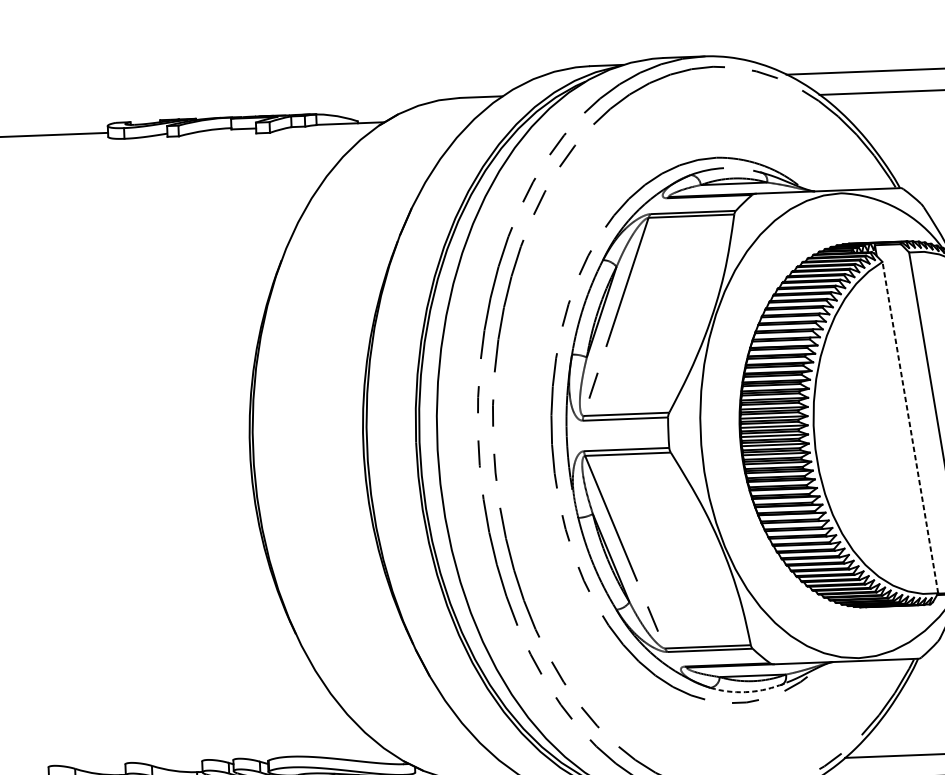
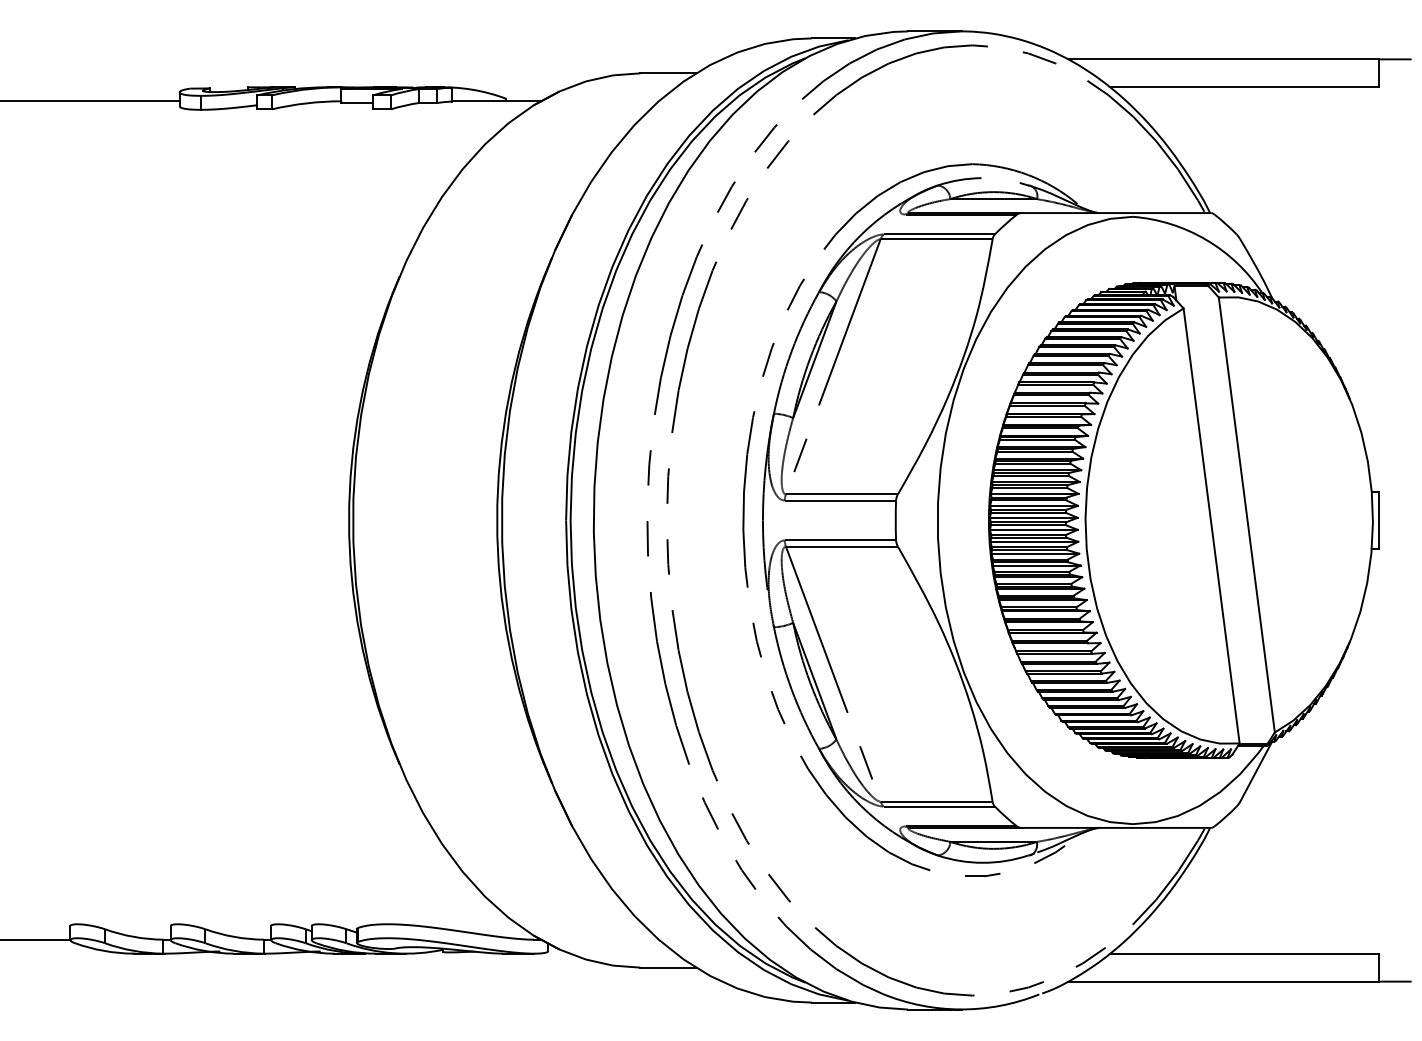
line: (910, 427) -> (1211, 525), dashed -> solid
arc: (745, 691) -> (983, 862), dashed -> solid

